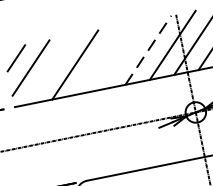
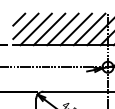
line: (148, 50) -> (89, 29), dashed -> solid
line: (122, 55) -> (75, 29), added
line: (98, 60) -> (62, 29), added
line: (49, 70) -> (35, 29), added

